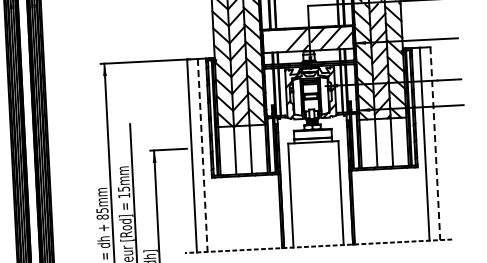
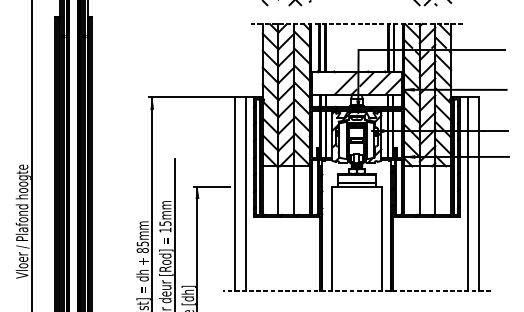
line: (435, 143) -> (478, 193), dashed -> solid
line: (202, 155) -> (245, 193), dashed -> solid

